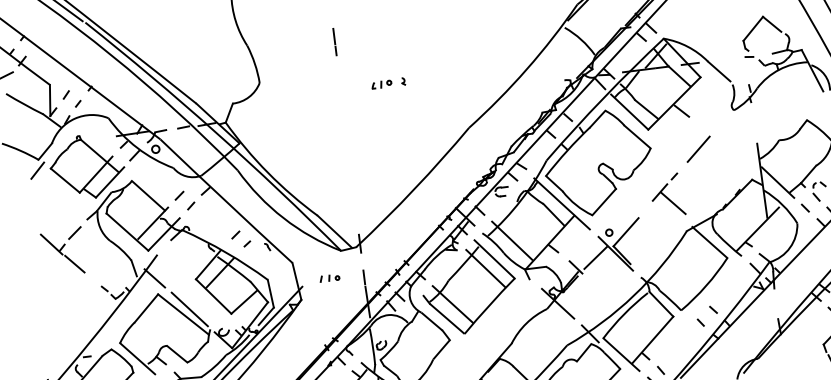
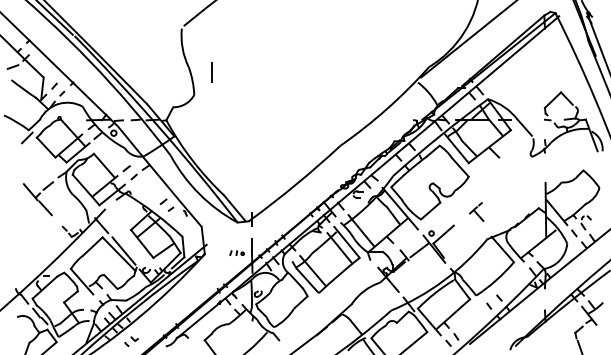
line: (334, 42) -> (211, 72), moved
part: (388, 83) -> (286, 106), removed
line: (699, 148) -> (503, 181), removed
part: (667, 194) -> (476, 211), size x0.6
part: (328, 277) -> (236, 252), moved

